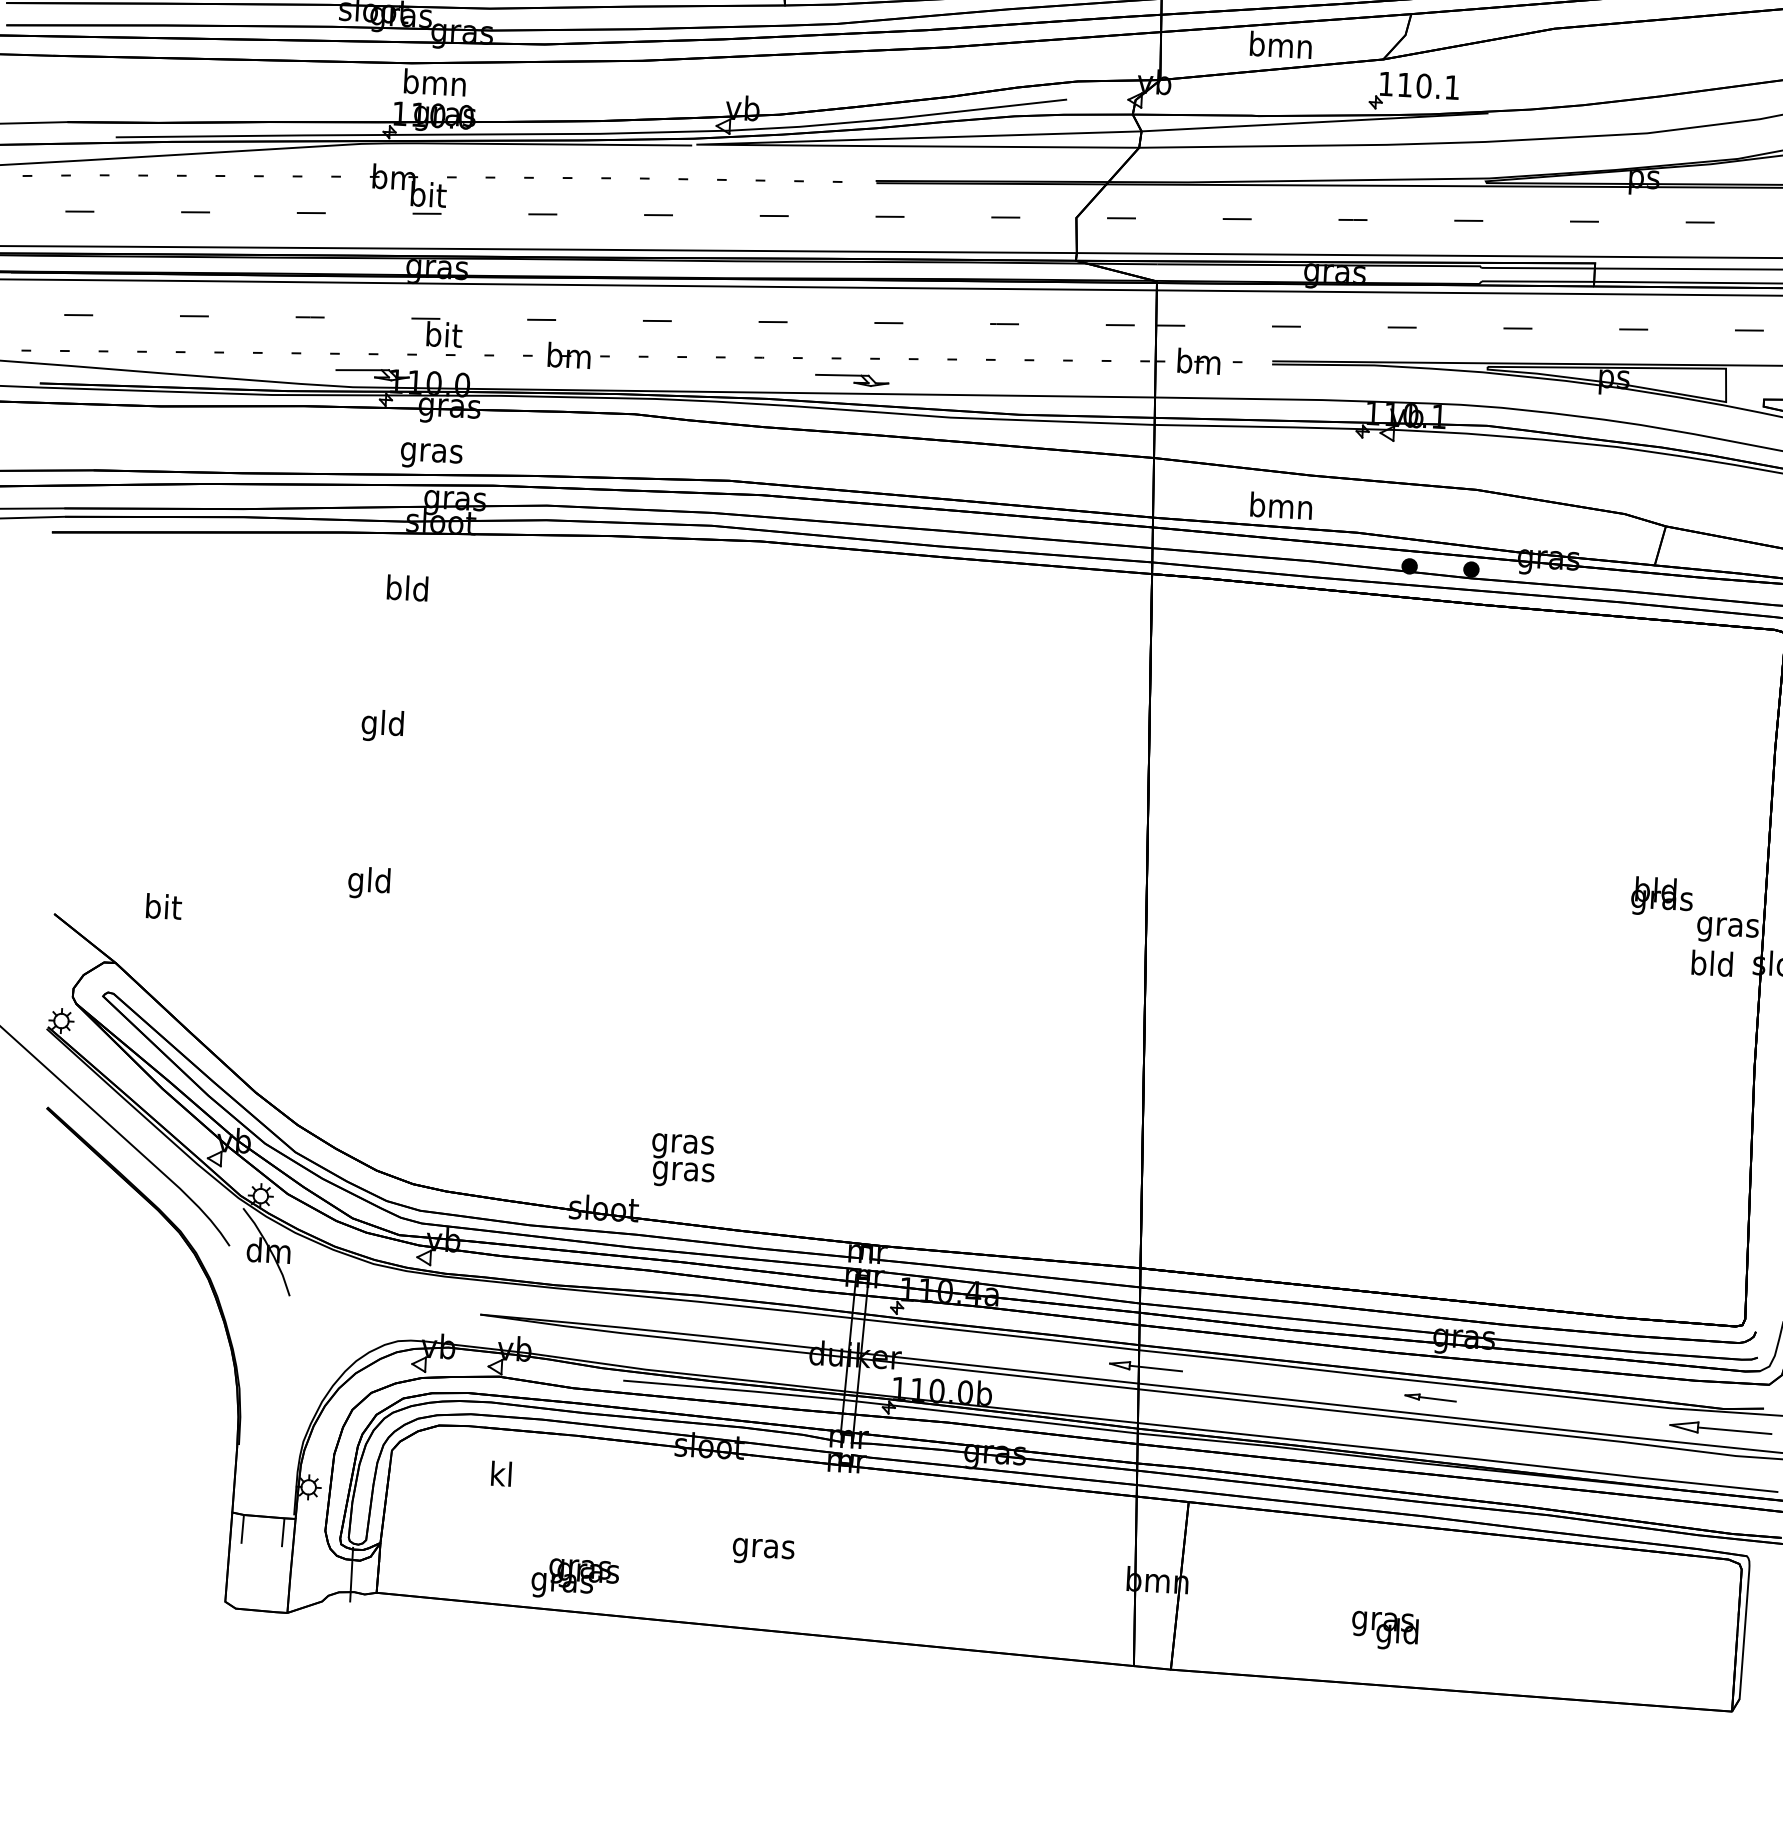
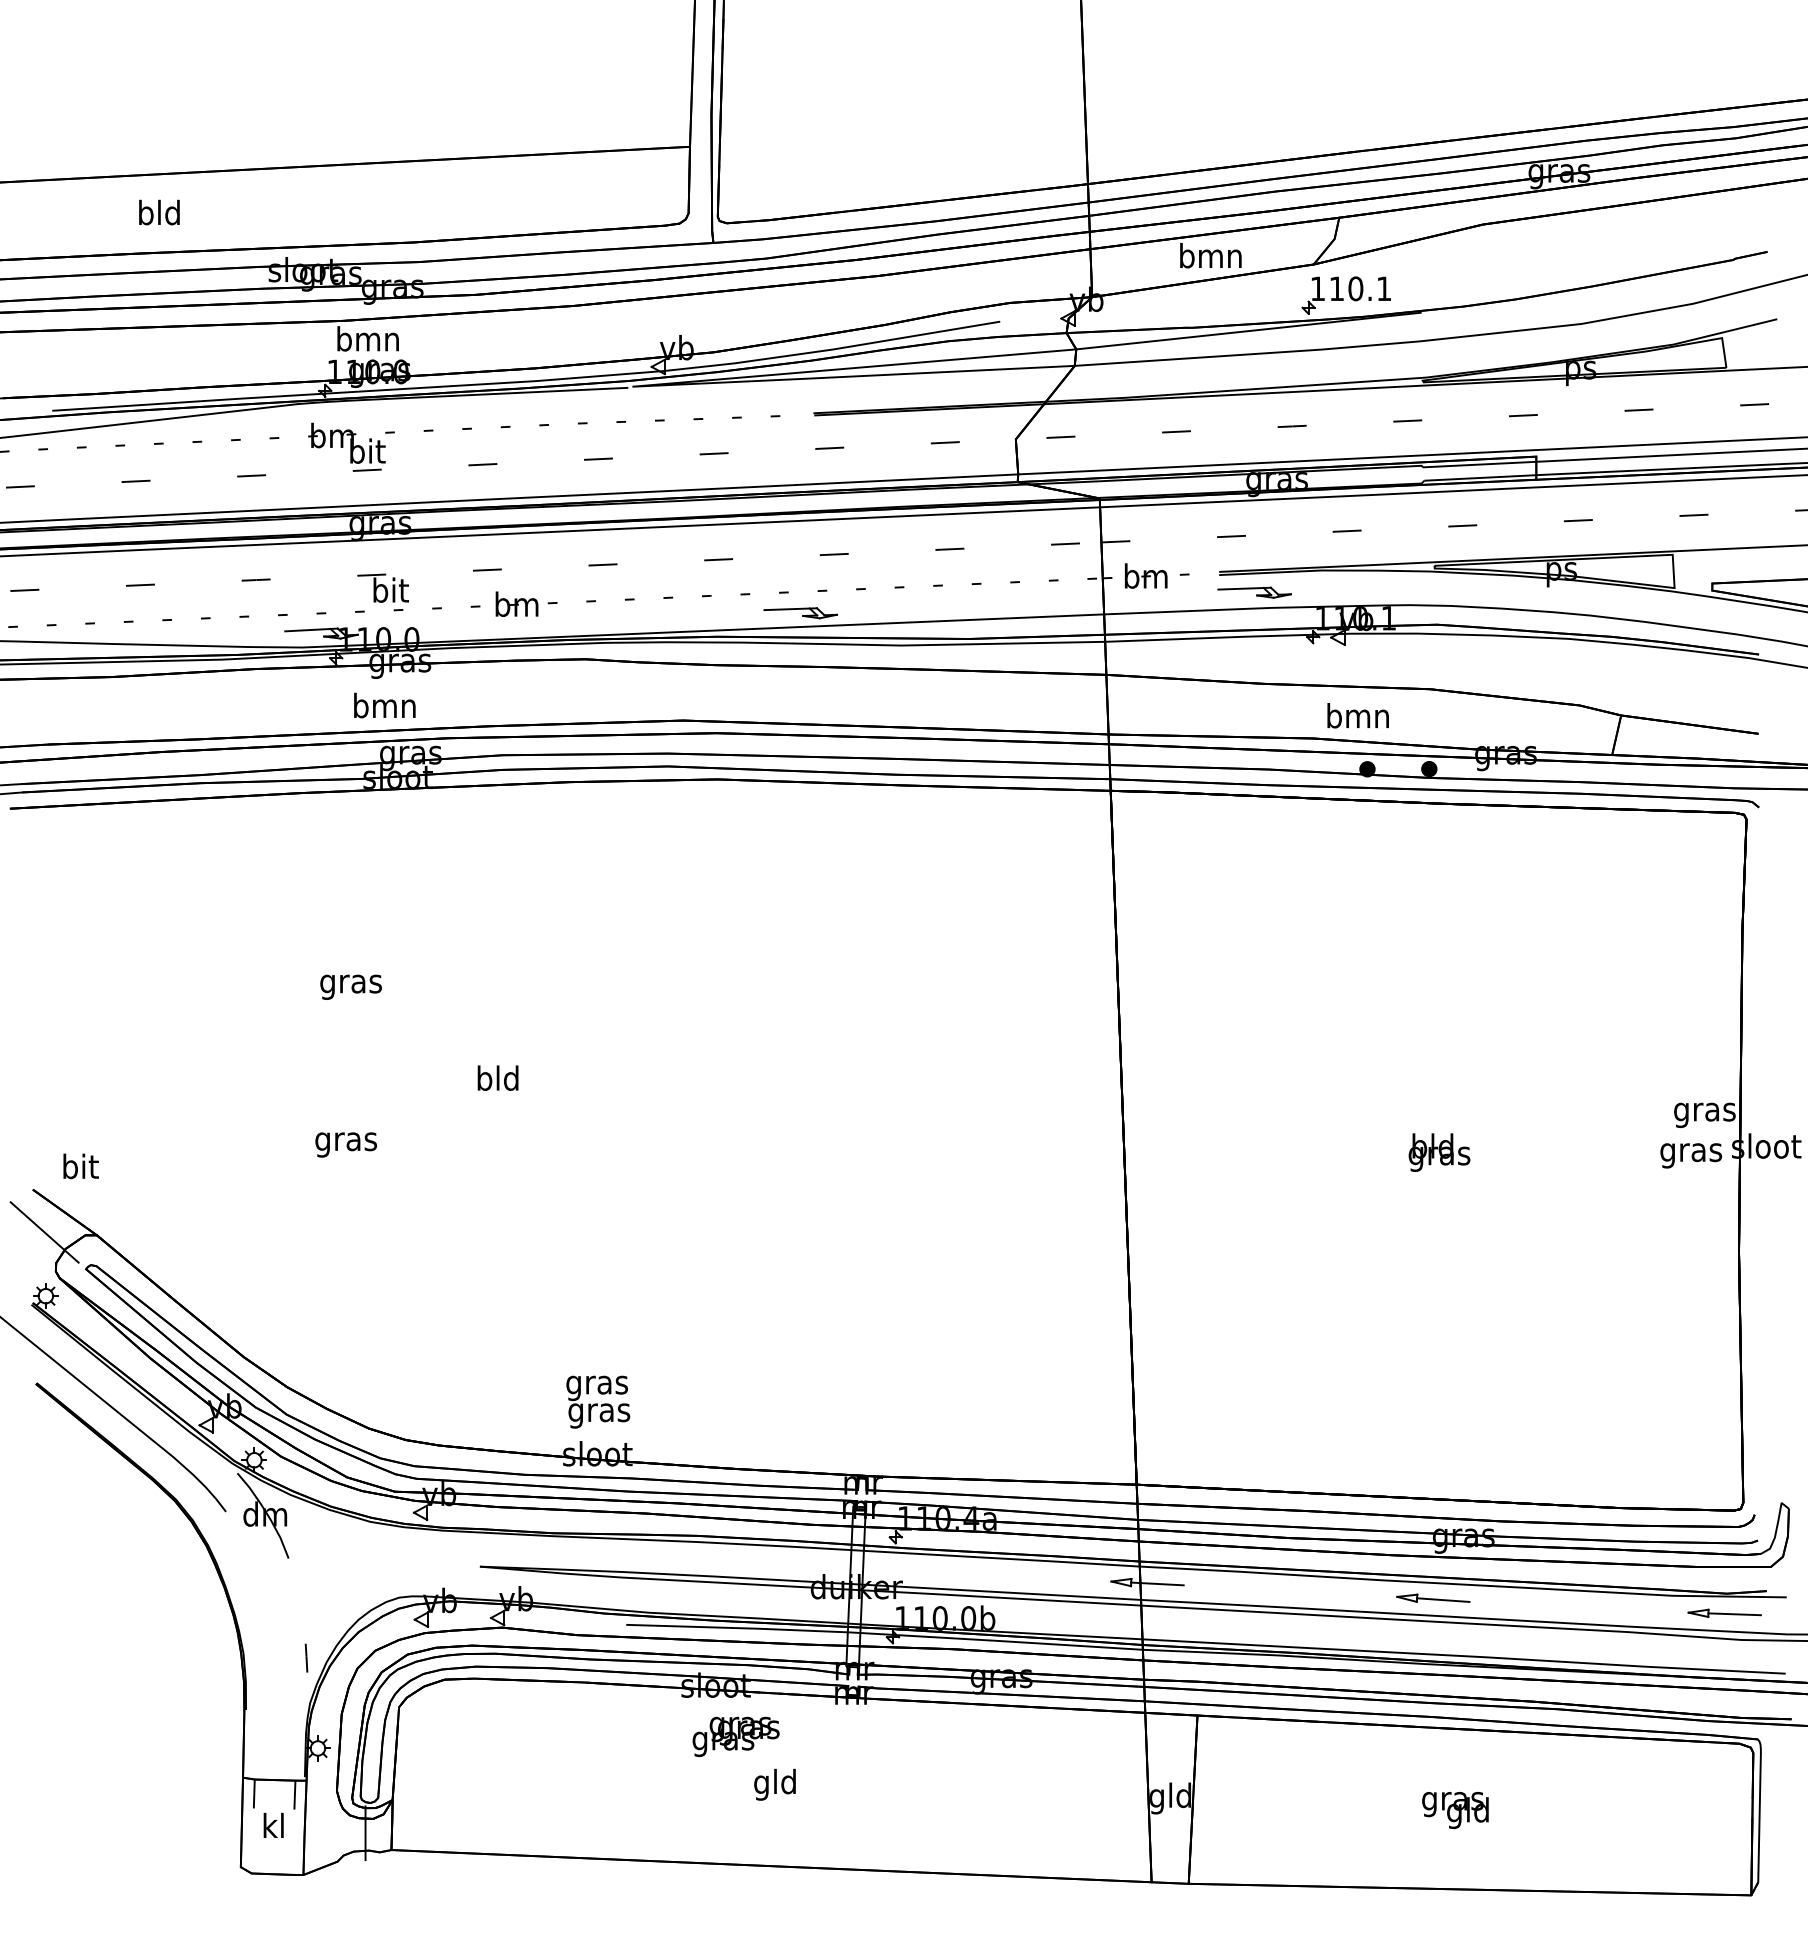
part: (1306, 383) -> (1254, 592), added
text: (431, 452) -> (384, 708), gras -> bmn
text: (1280, 505) -> (1357, 715), moved
text: (407, 587) -> (497, 1077), moved
text: (382, 725) -> (350, 983), gld -> gras
text: (369, 882) -> (345, 1141), gld -> gras
text: (1662, 896) -> (1439, 1152), moved
text: (163, 906) -> (80, 1166), moved
line: (63, 957) -> (44, 1232), added
text: (1712, 966) -> (1691, 1152), bld -> gras
text: (683, 1160) -> (598, 1401), moved
line: (302, 1395) -> (306, 1657), added
part: (1430, 1396) -> (1433, 1597), size x1.43
part: (1720, 1427) -> (1724, 1612), size x0.71
text: (501, 1472) -> (273, 1824), moved
text: (763, 1548) -> (775, 1784), gras -> gld
text: (574, 1578) -> (735, 1736), moved
text: (1157, 1583) -> (1170, 1798), bmn -> gld
text: (1385, 1630) -> (1455, 1810), moved

